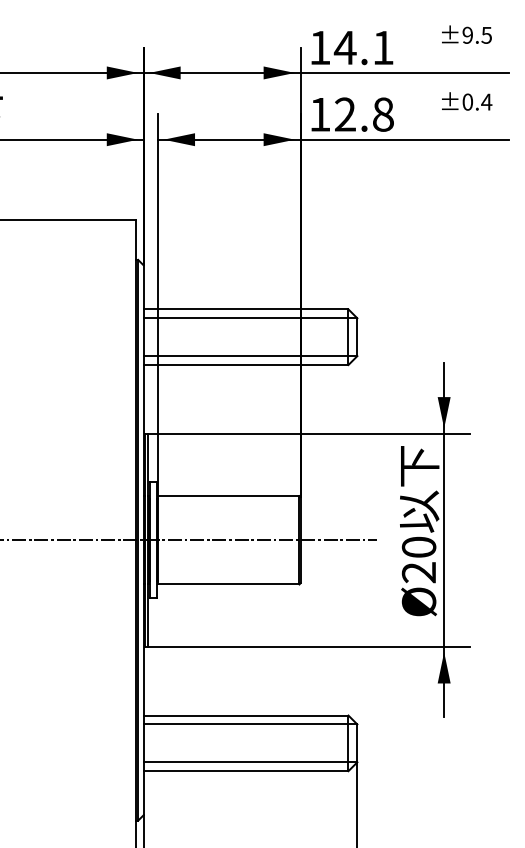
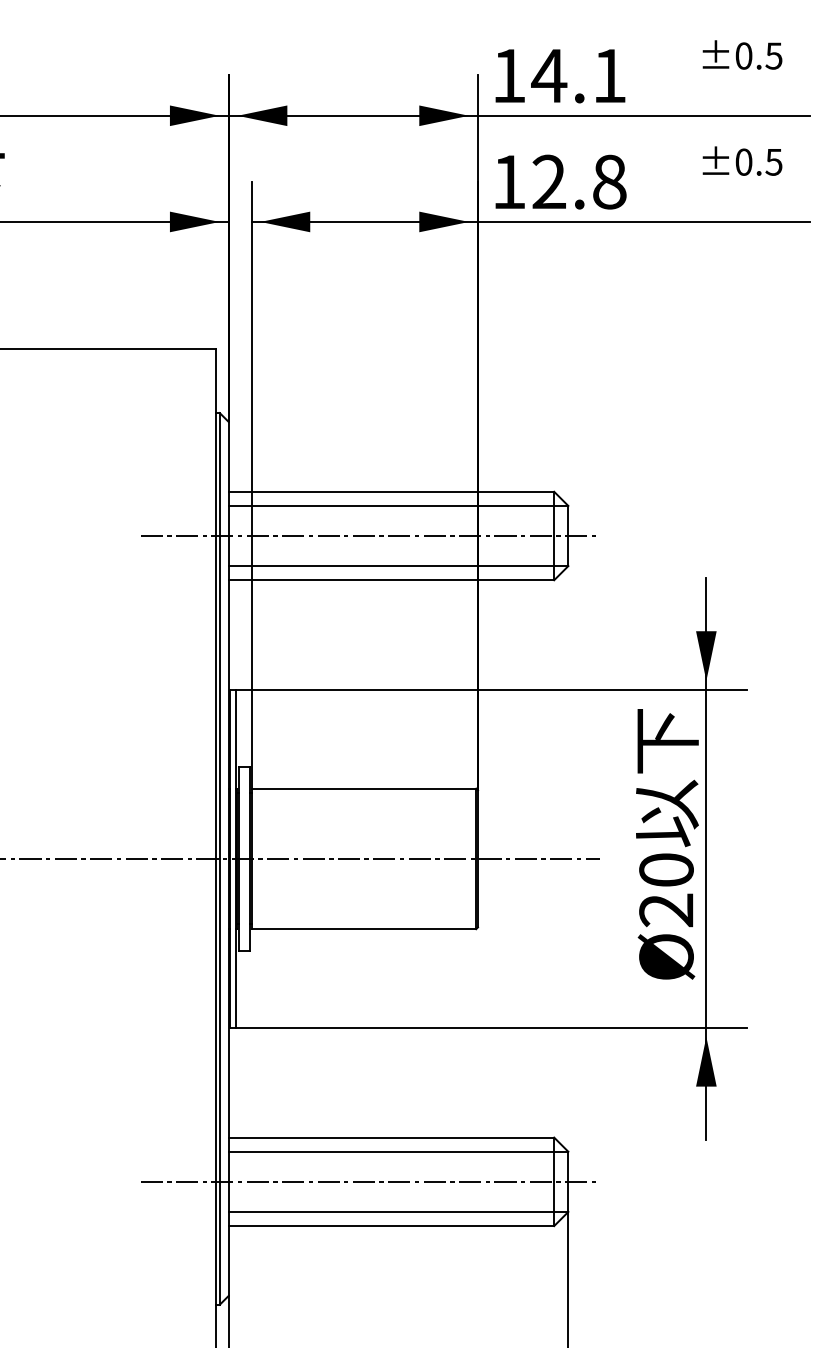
text: (467, 35) -> (743, 56), ±9.5 -> ±0.5
text: (486, 101) -> (773, 161), ±0.4 -> ±0.5
line: (232, 337) -> (369, 536), added
line: (232, 743) -> (369, 1182), added

